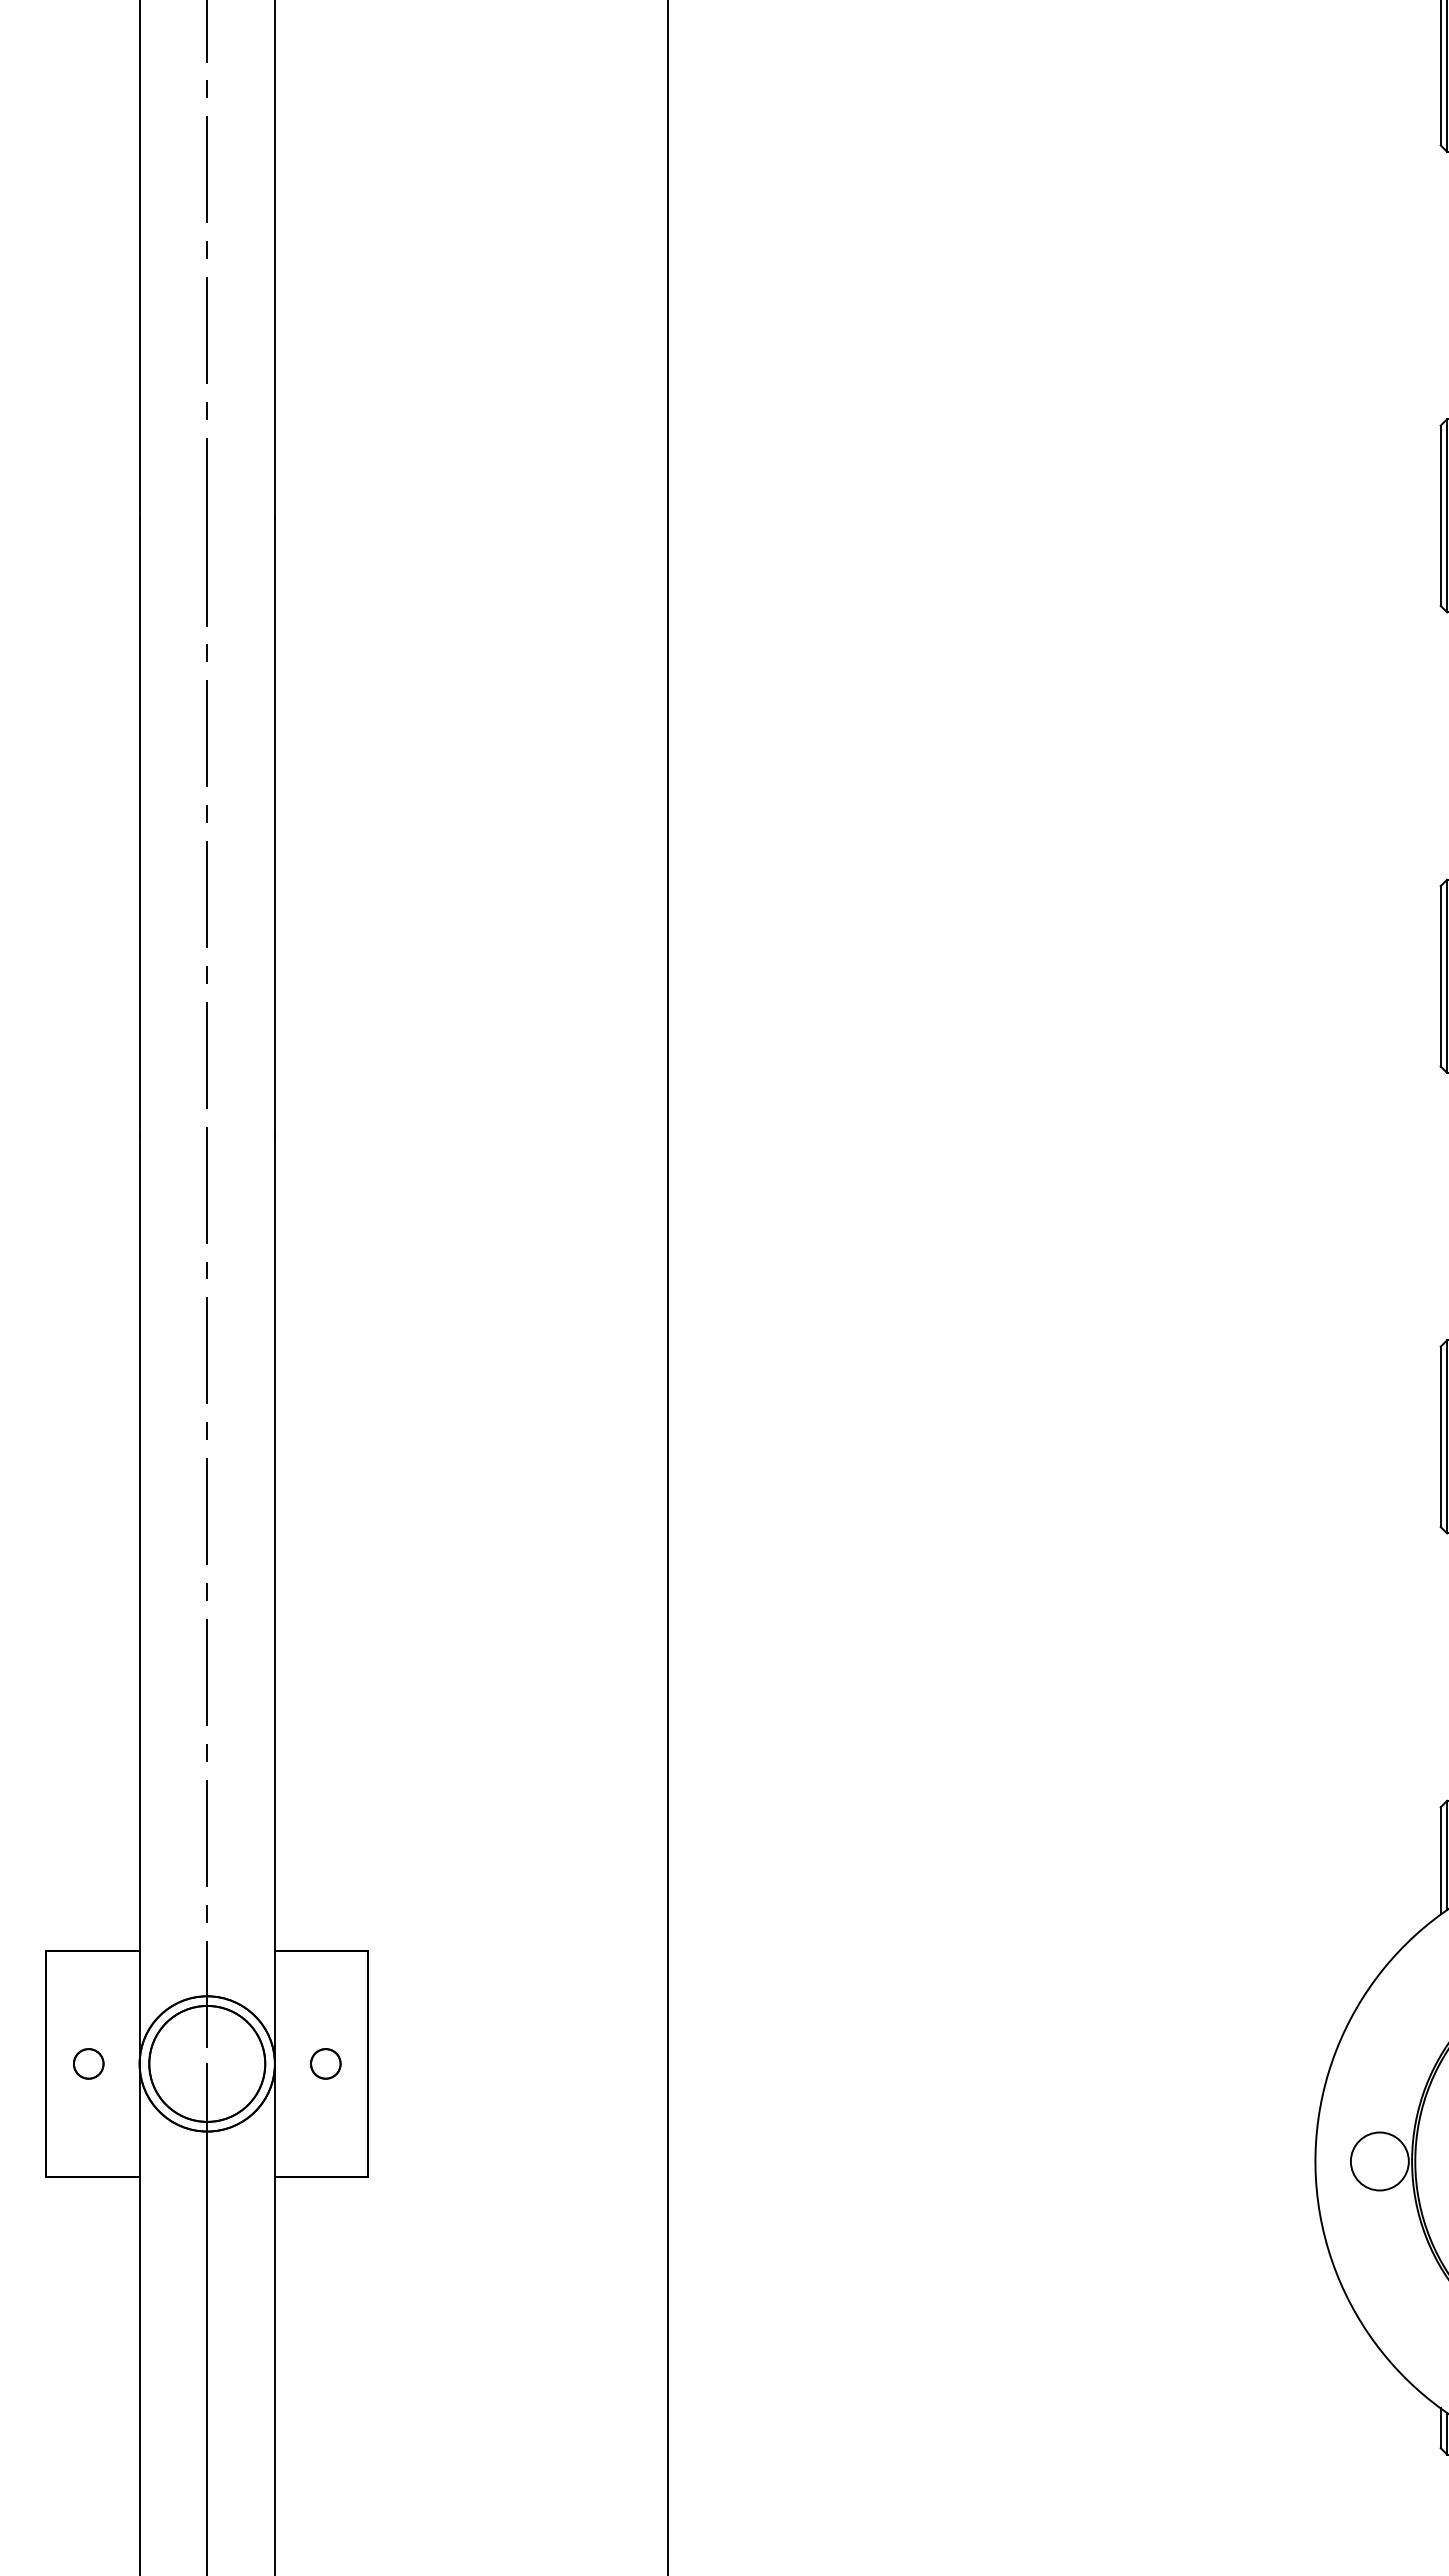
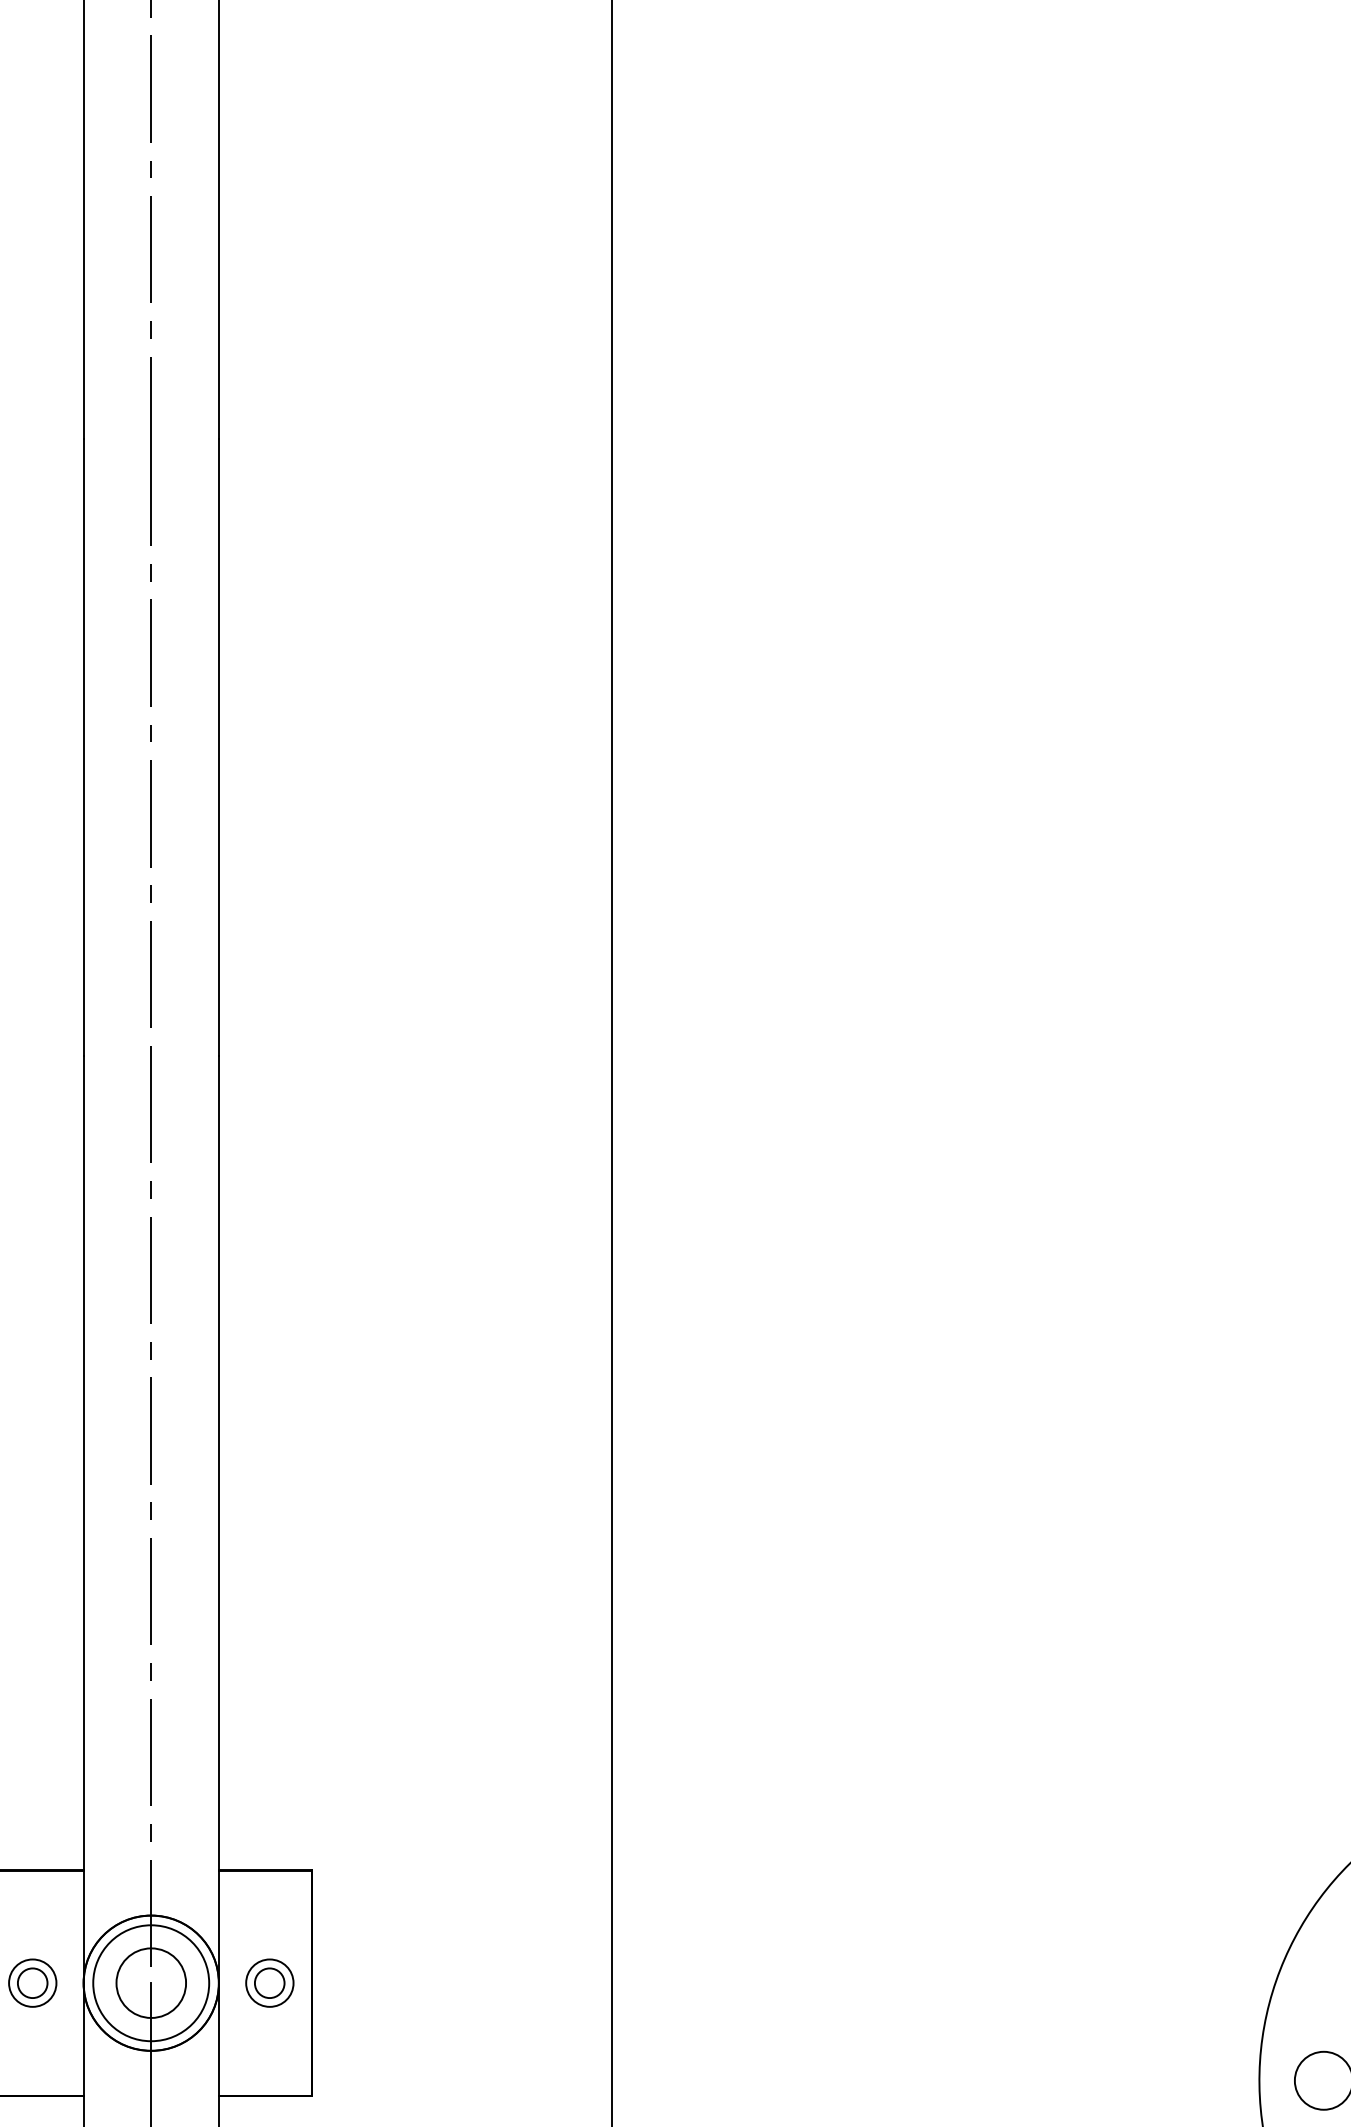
circle: (88, 2063) -> (32, 1982), size x1.6
circle: (207, 2063) -> (151, 1982), size x0.6
circle: (325, 2063) -> (269, 1982), size x1.6

